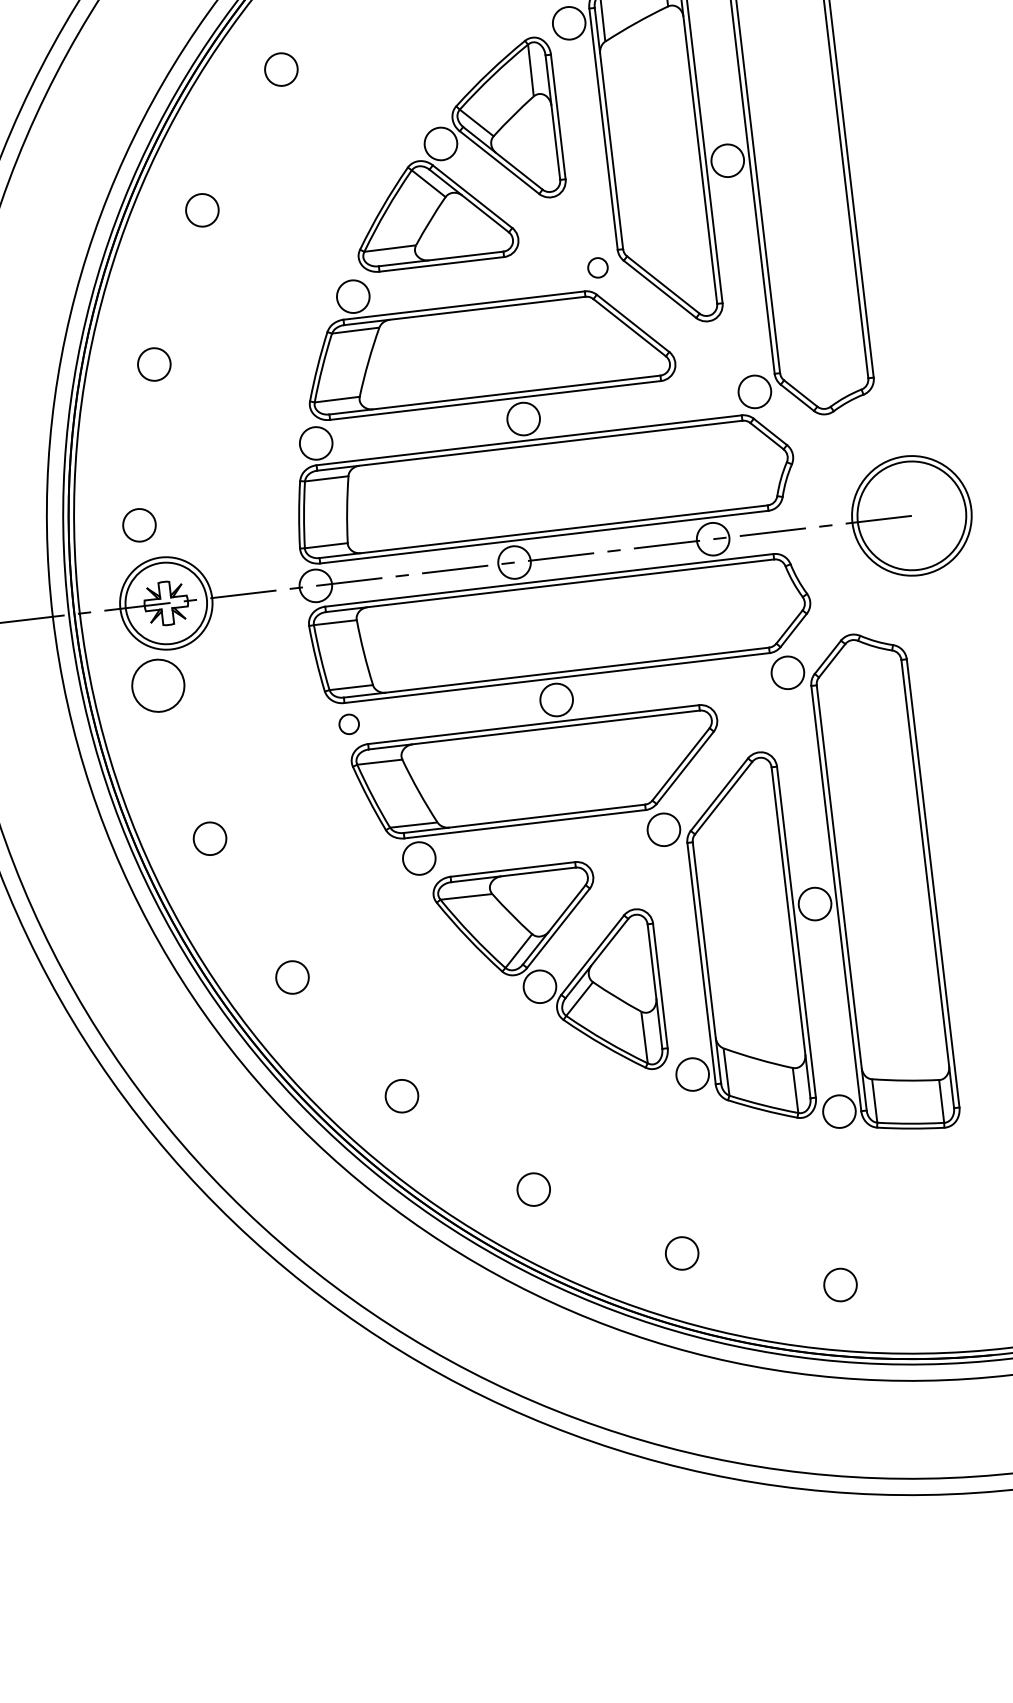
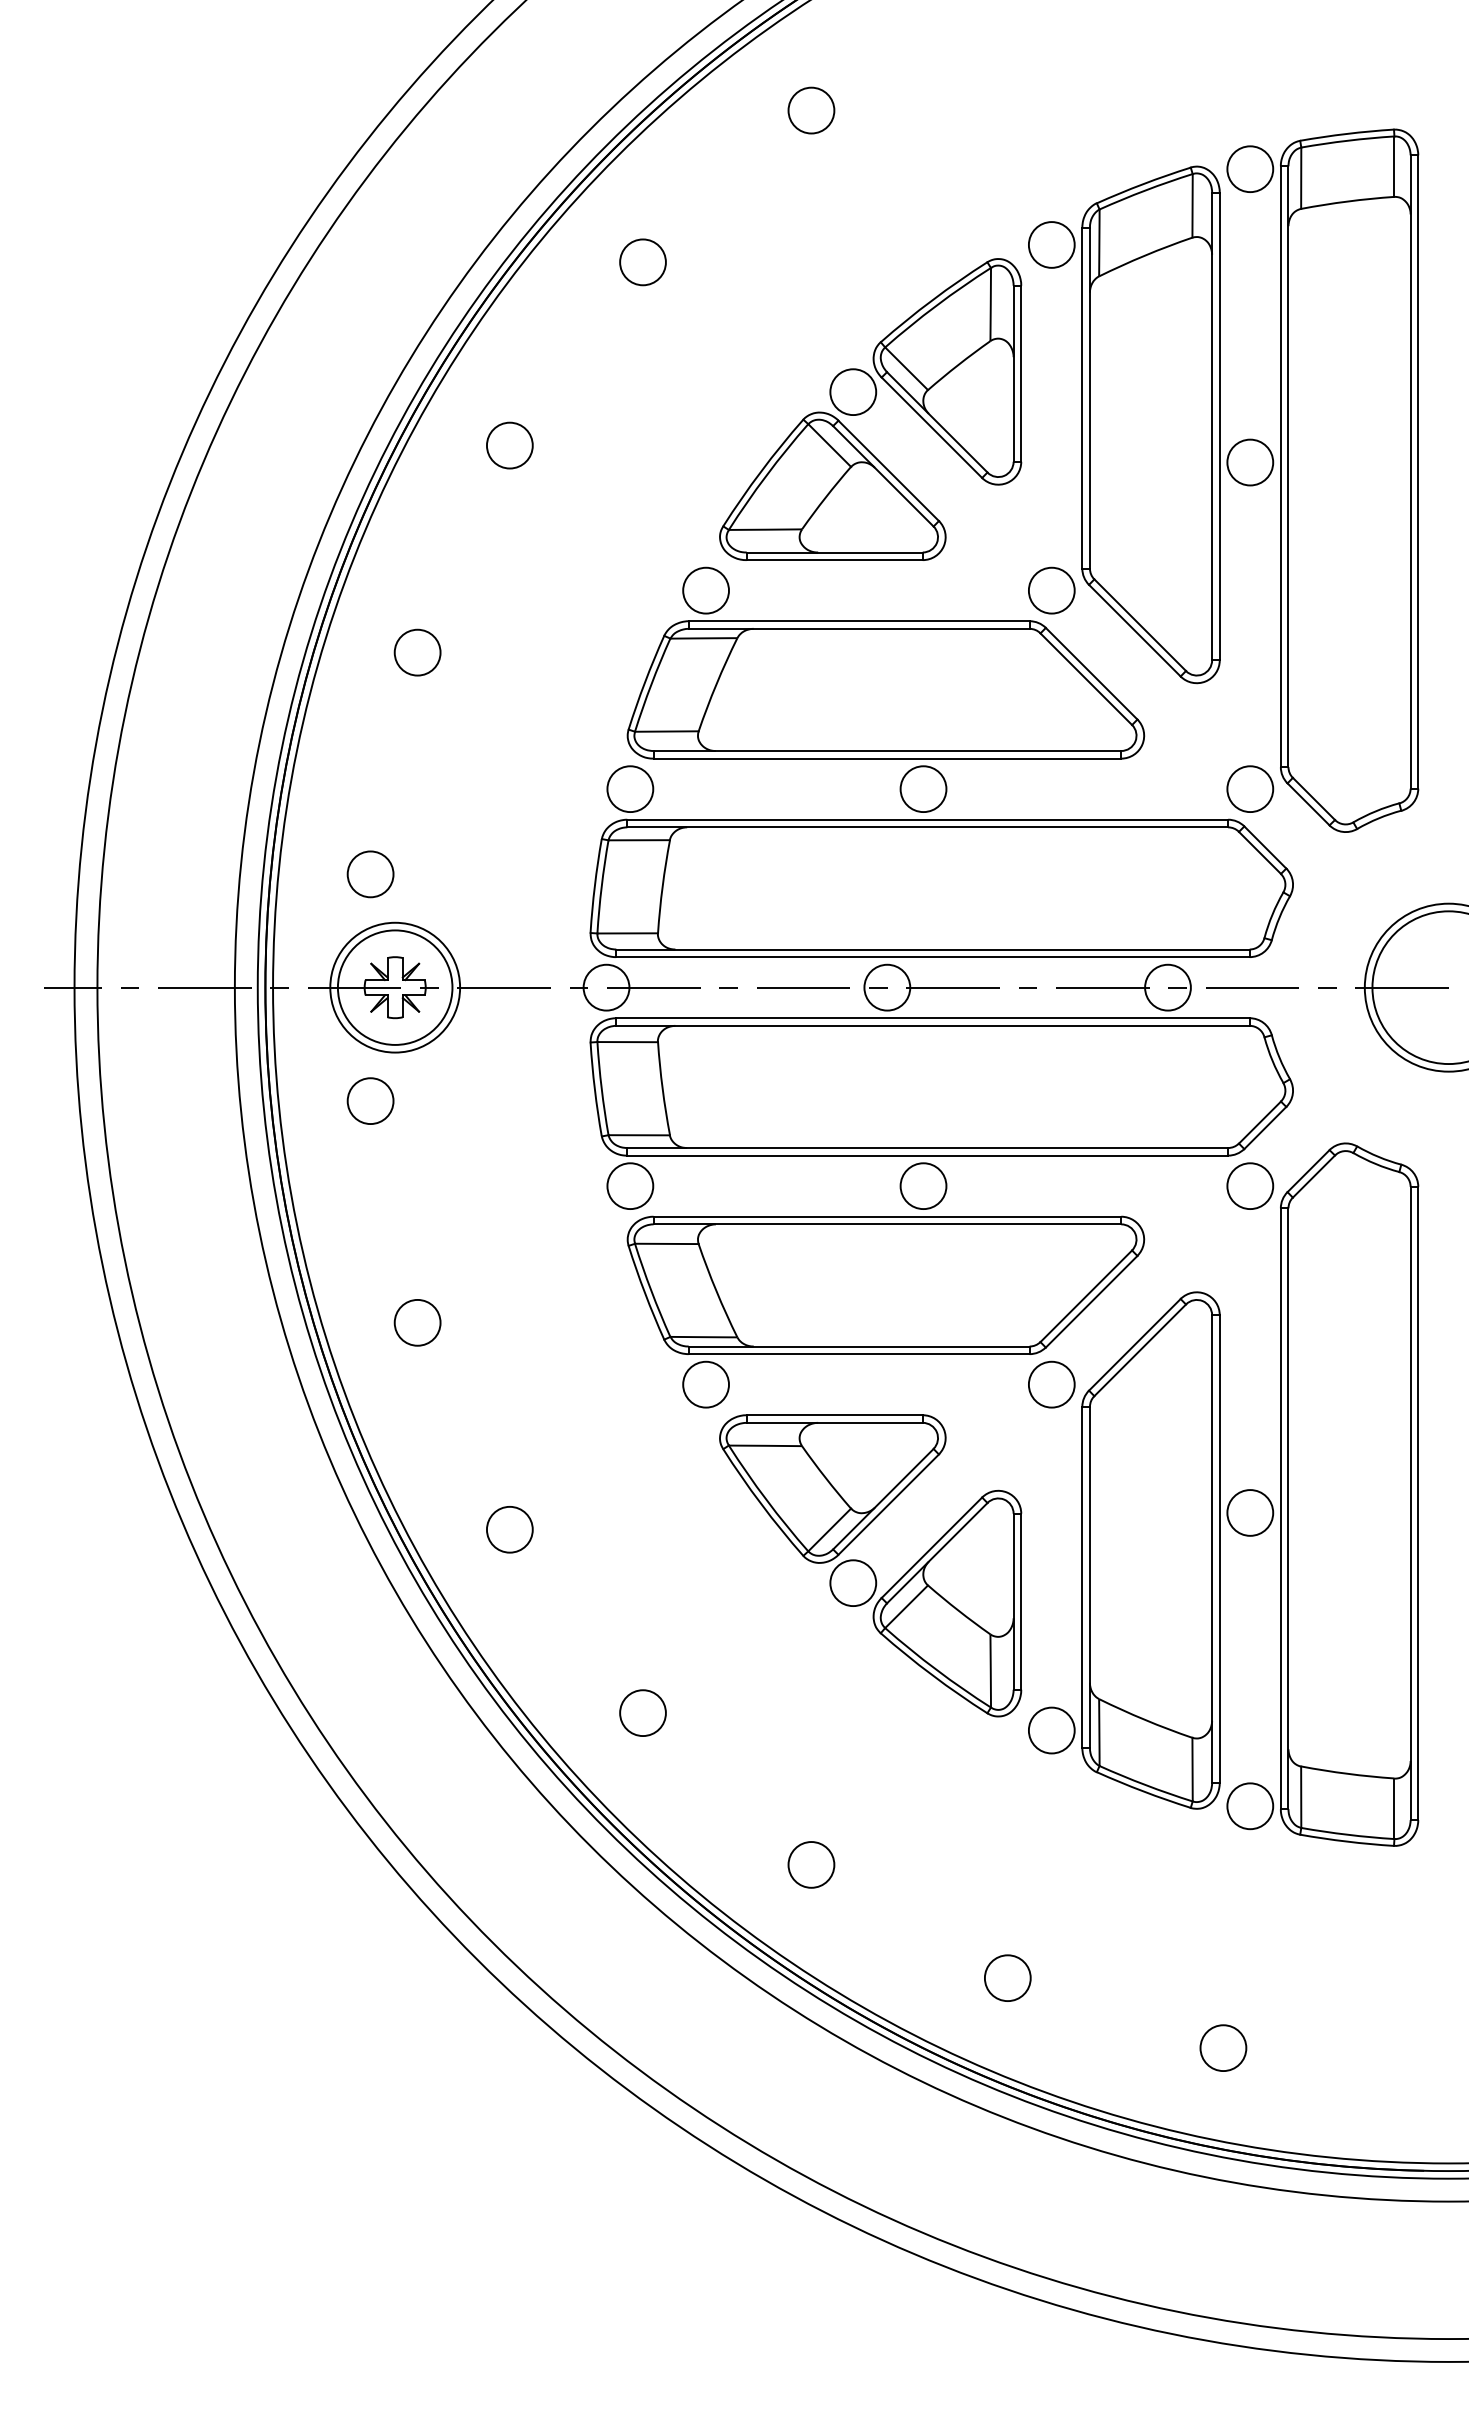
circle: (597, 267) -> (1051, 590), size x1.67
circle: (158, 686) -> (370, 1101), size x0.62
circle: (349, 724) -> (630, 1186), size x1.67

